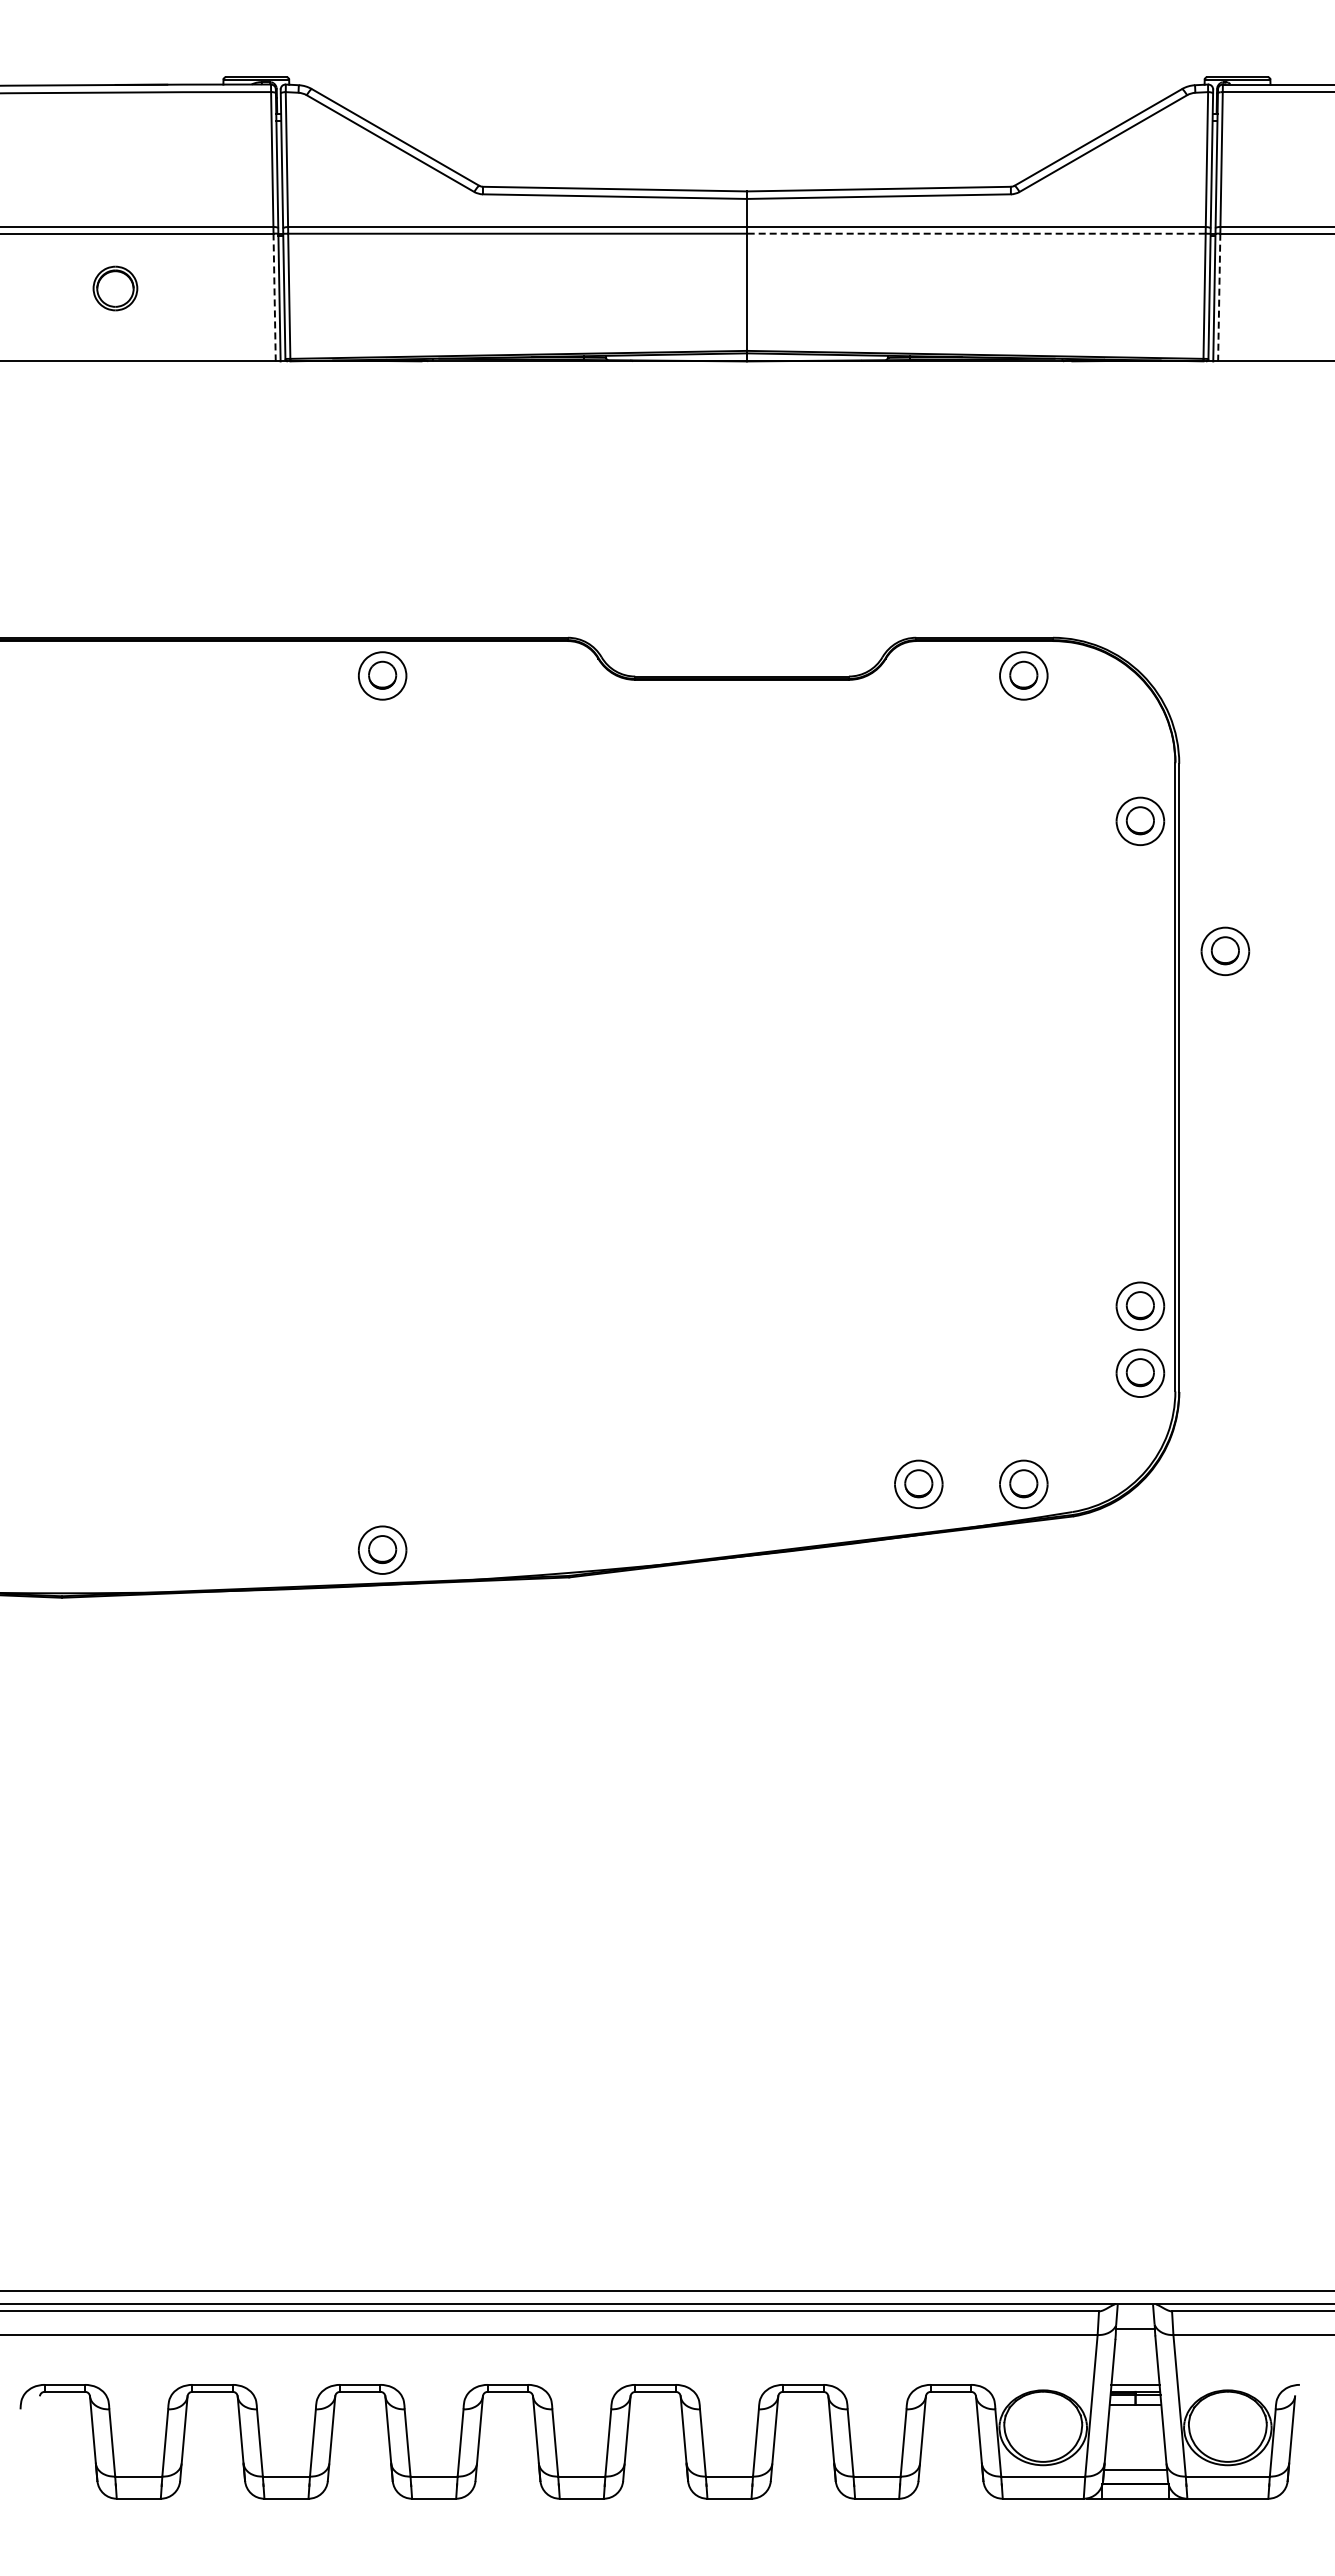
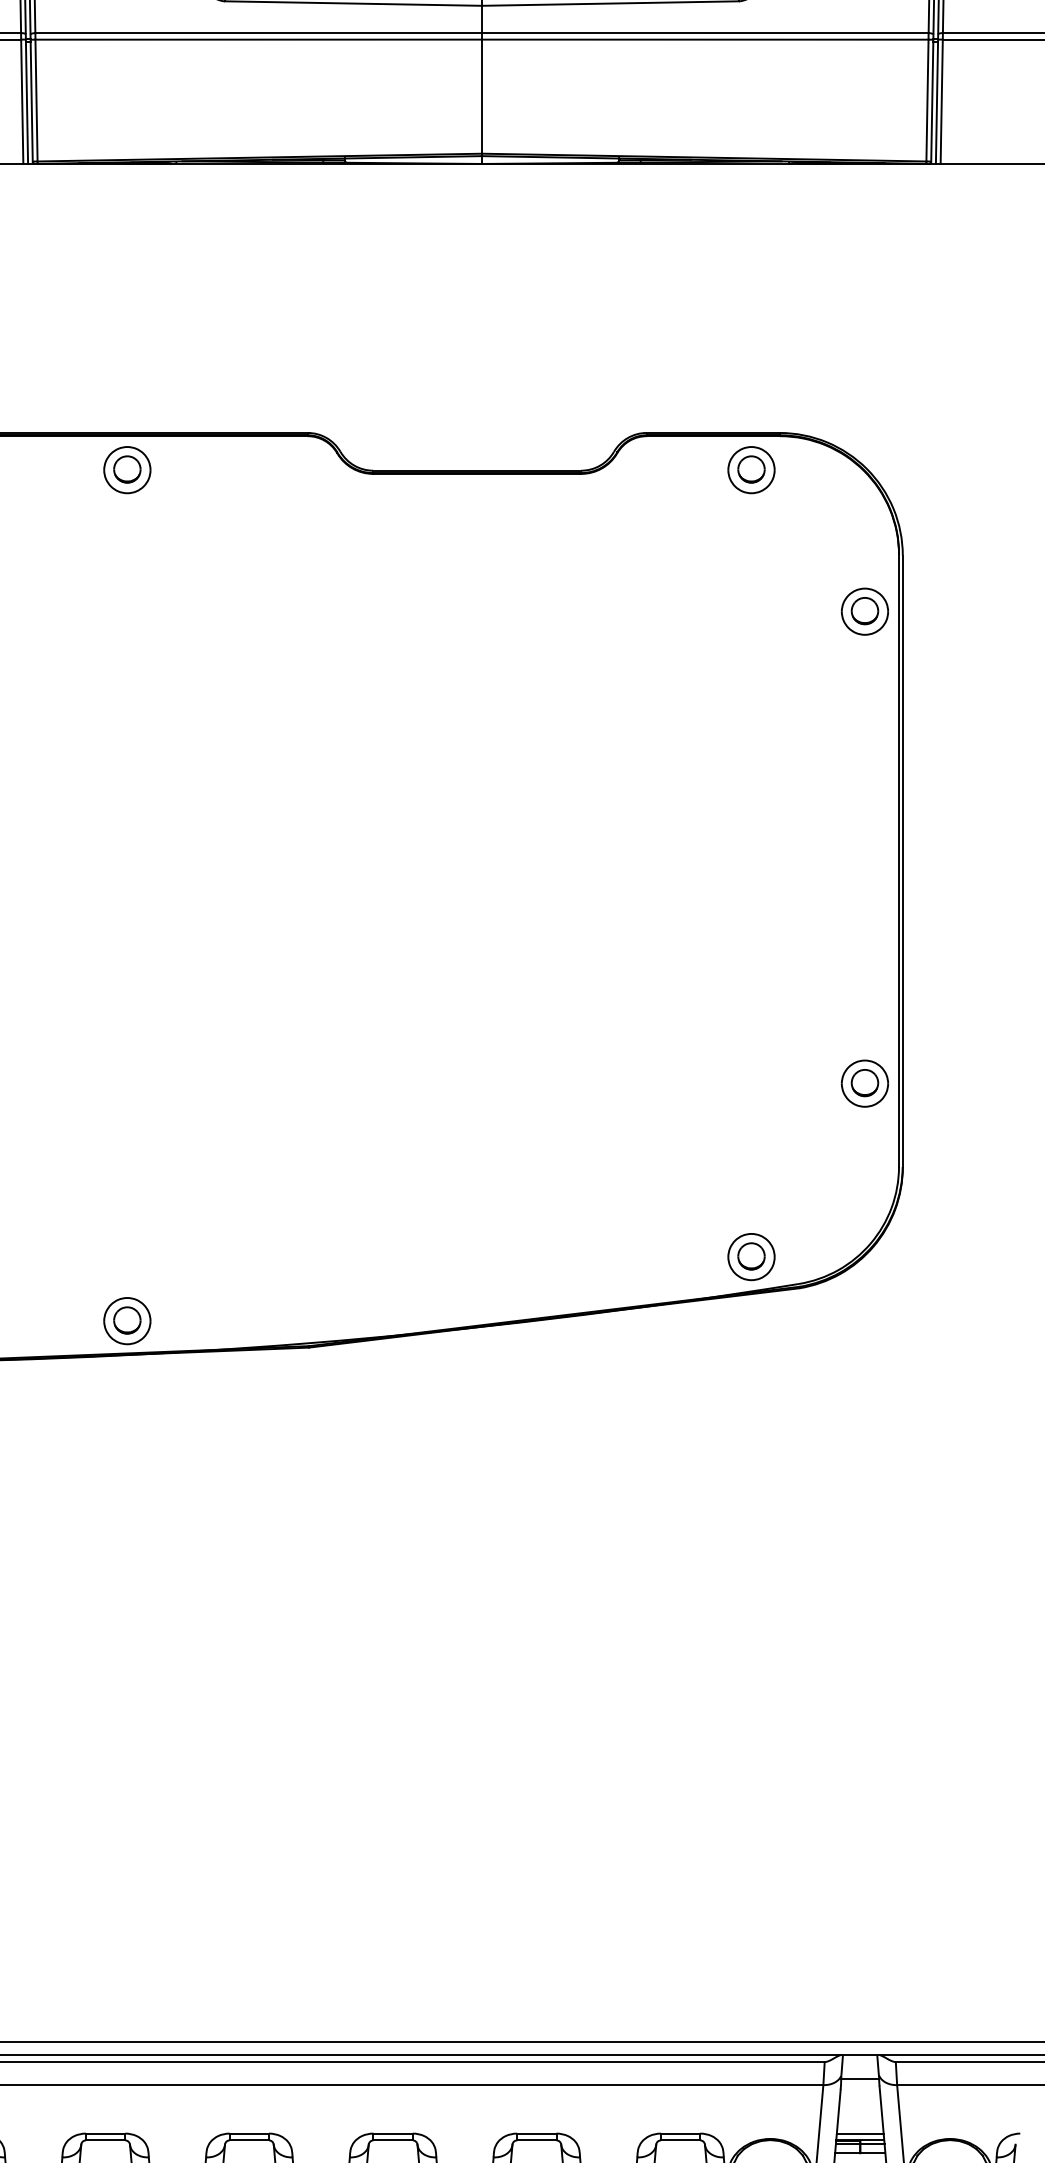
line: (975, 233) -> (704, 39), dashed -> solid
line: (274, 297) -> (22, 101), dashed -> solid
line: (1219, 297) -> (941, 101), dashed -> solid
part: (1225, 950) -> (947, 737), removed
part: (1140, 1372) -> (865, 1148), removed
part: (918, 1483) -> (648, 1256), removed

